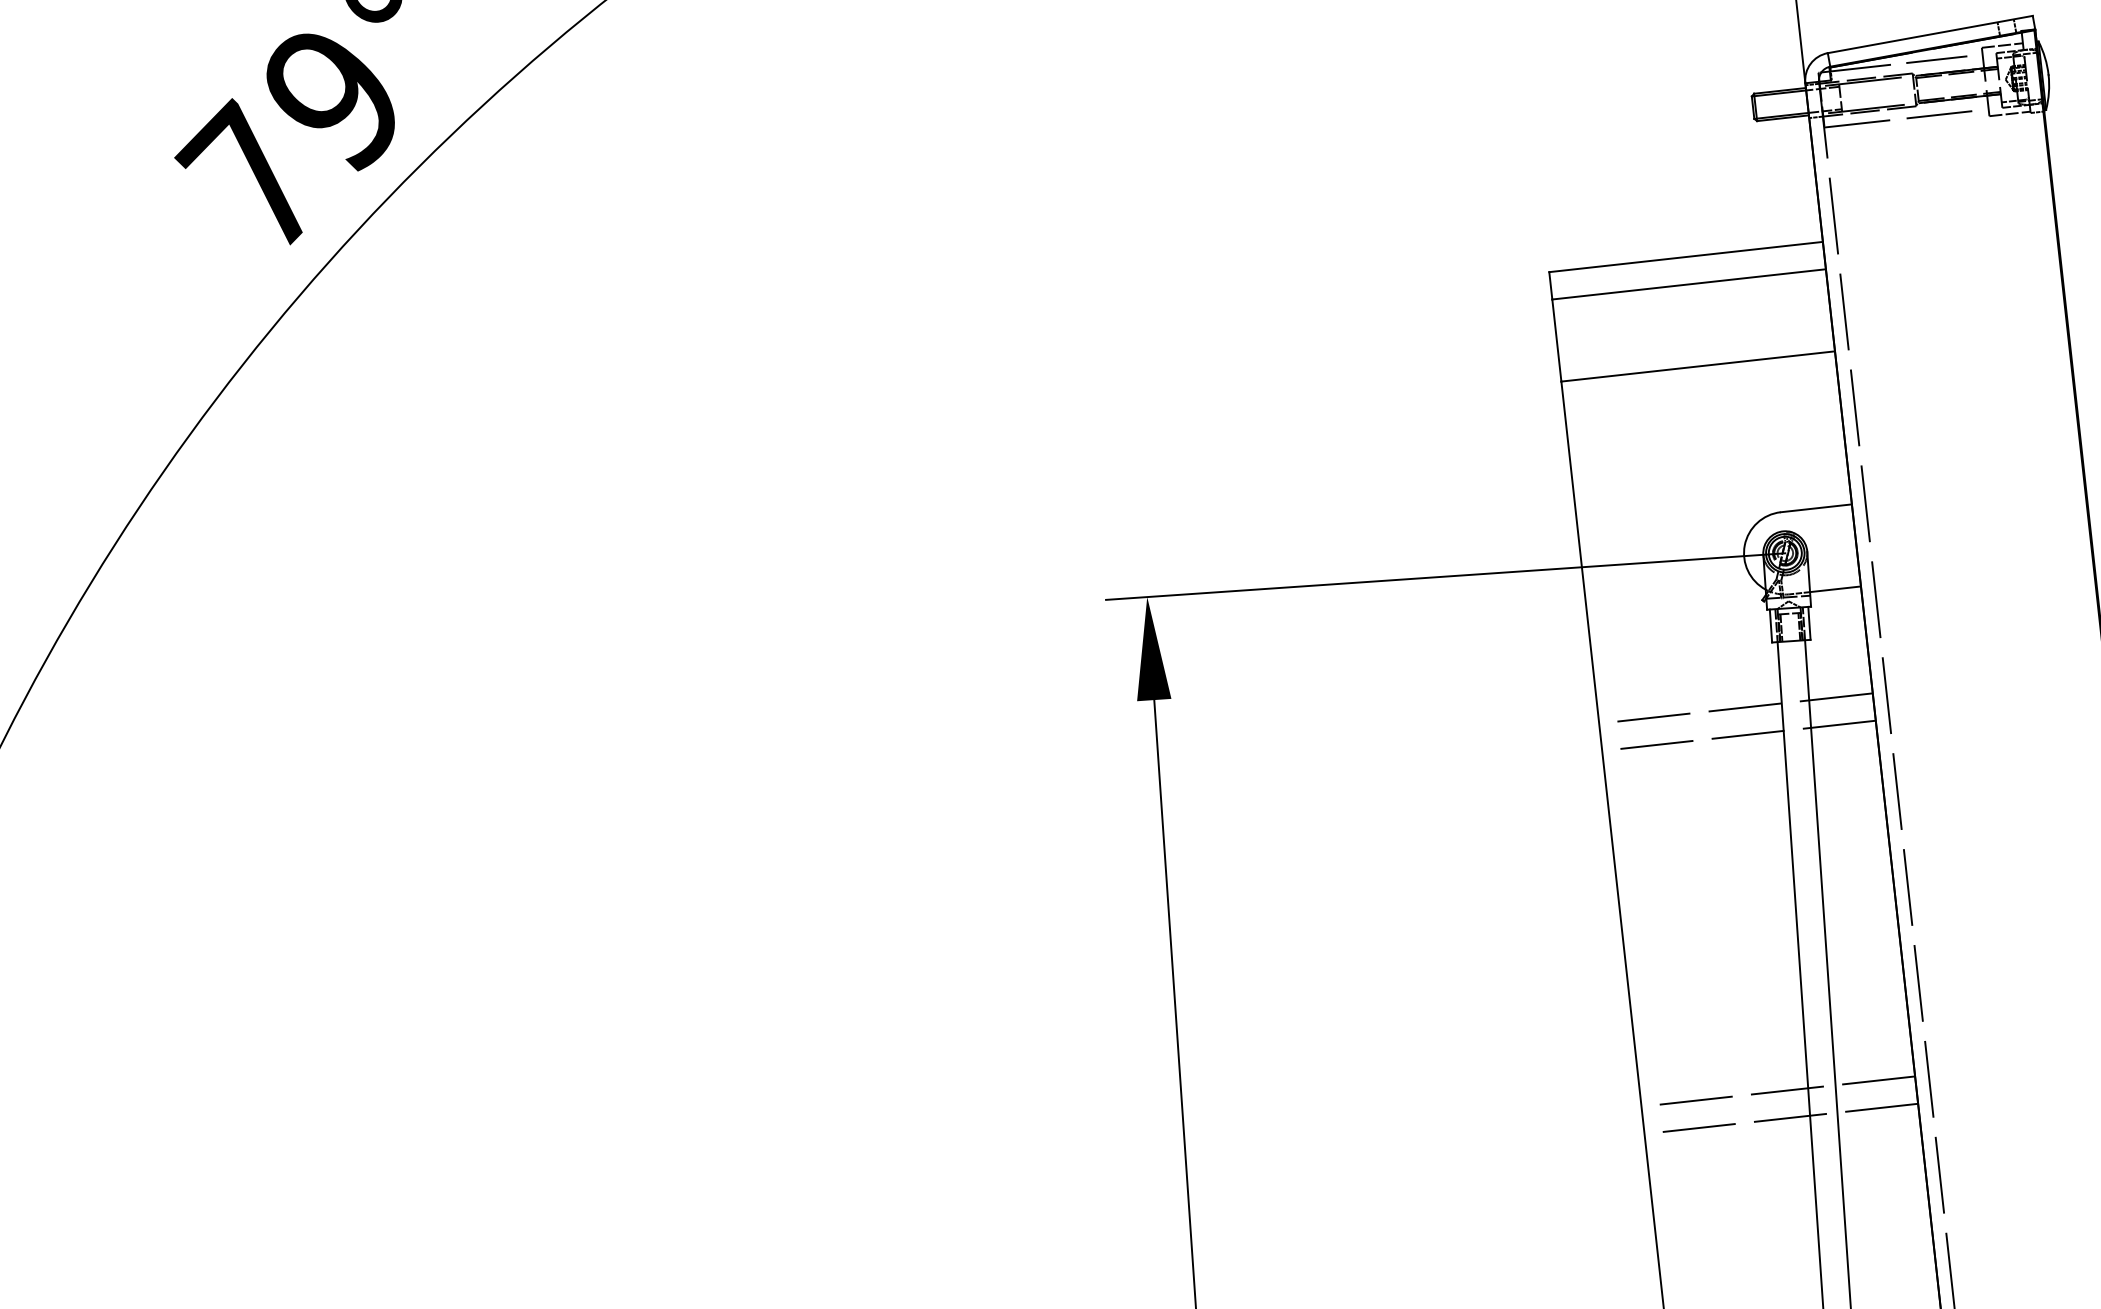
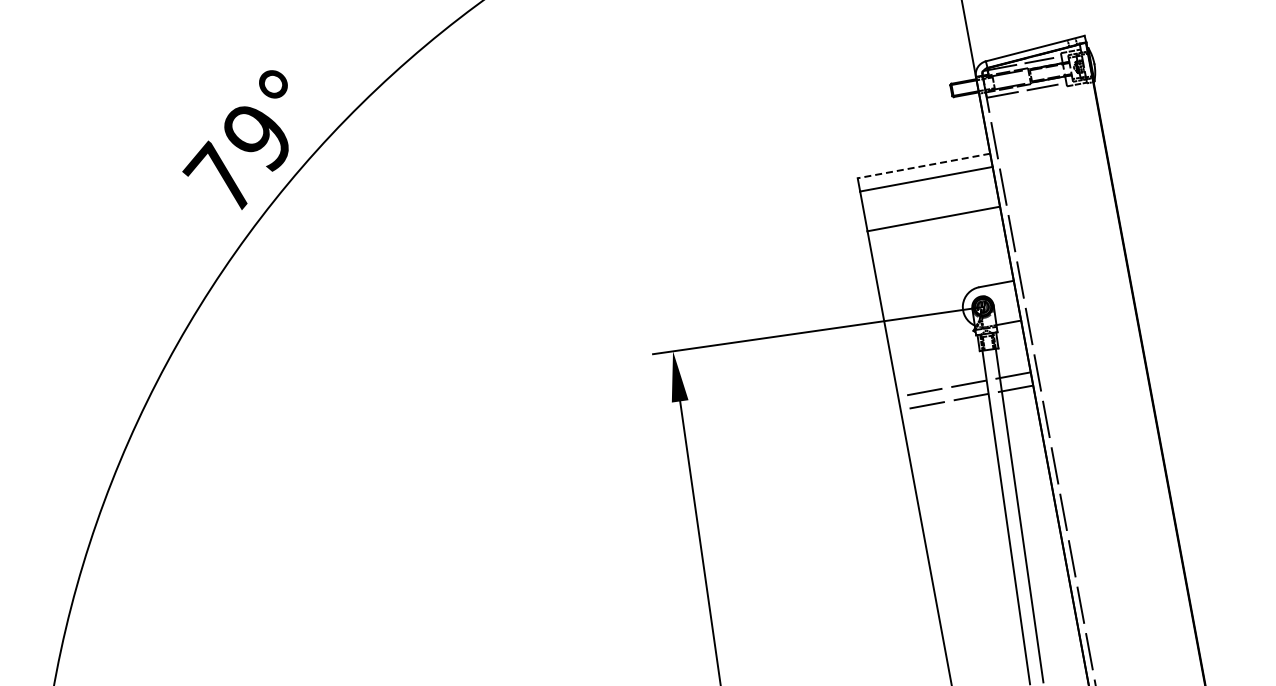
line: (1685, 257) -> (923, 166), solid -> dashed
line: (1777, 1090) -> (998, 569), removed
line: (1781, 1119) -> (1001, 583), removed

